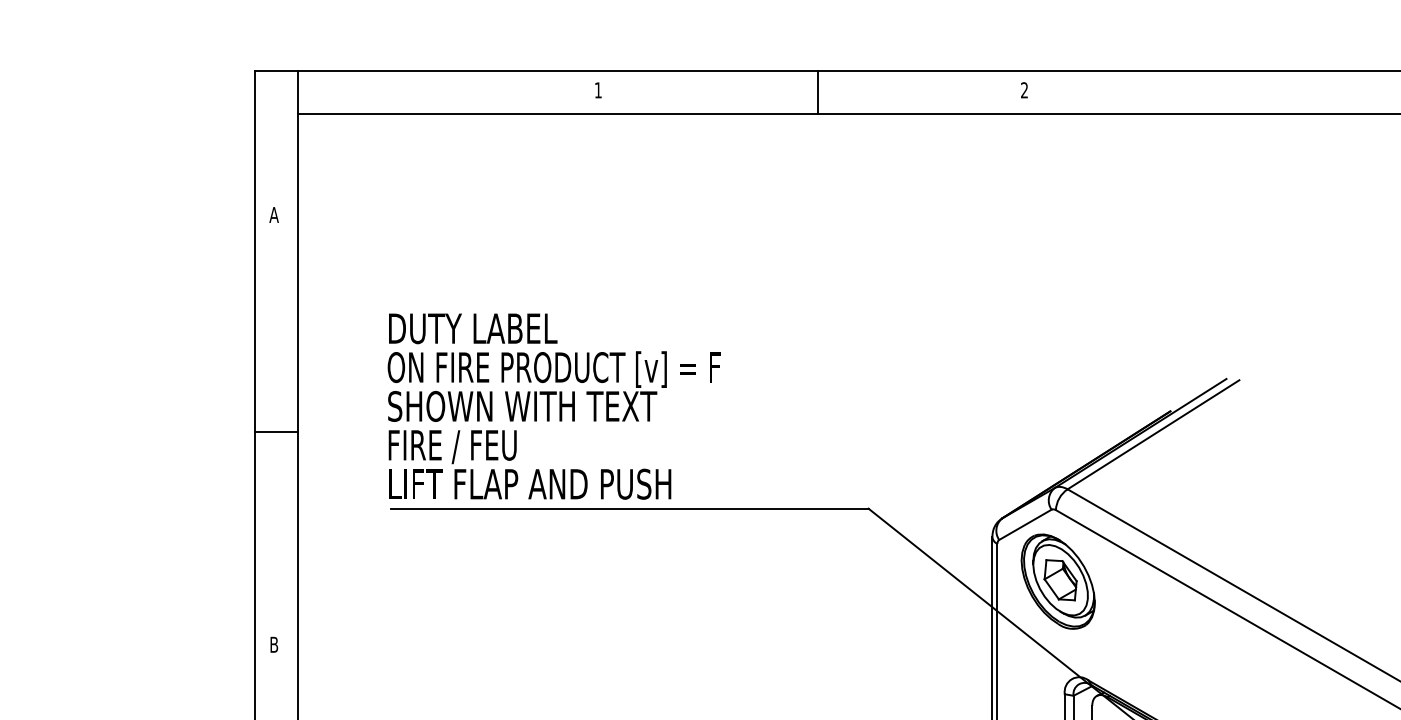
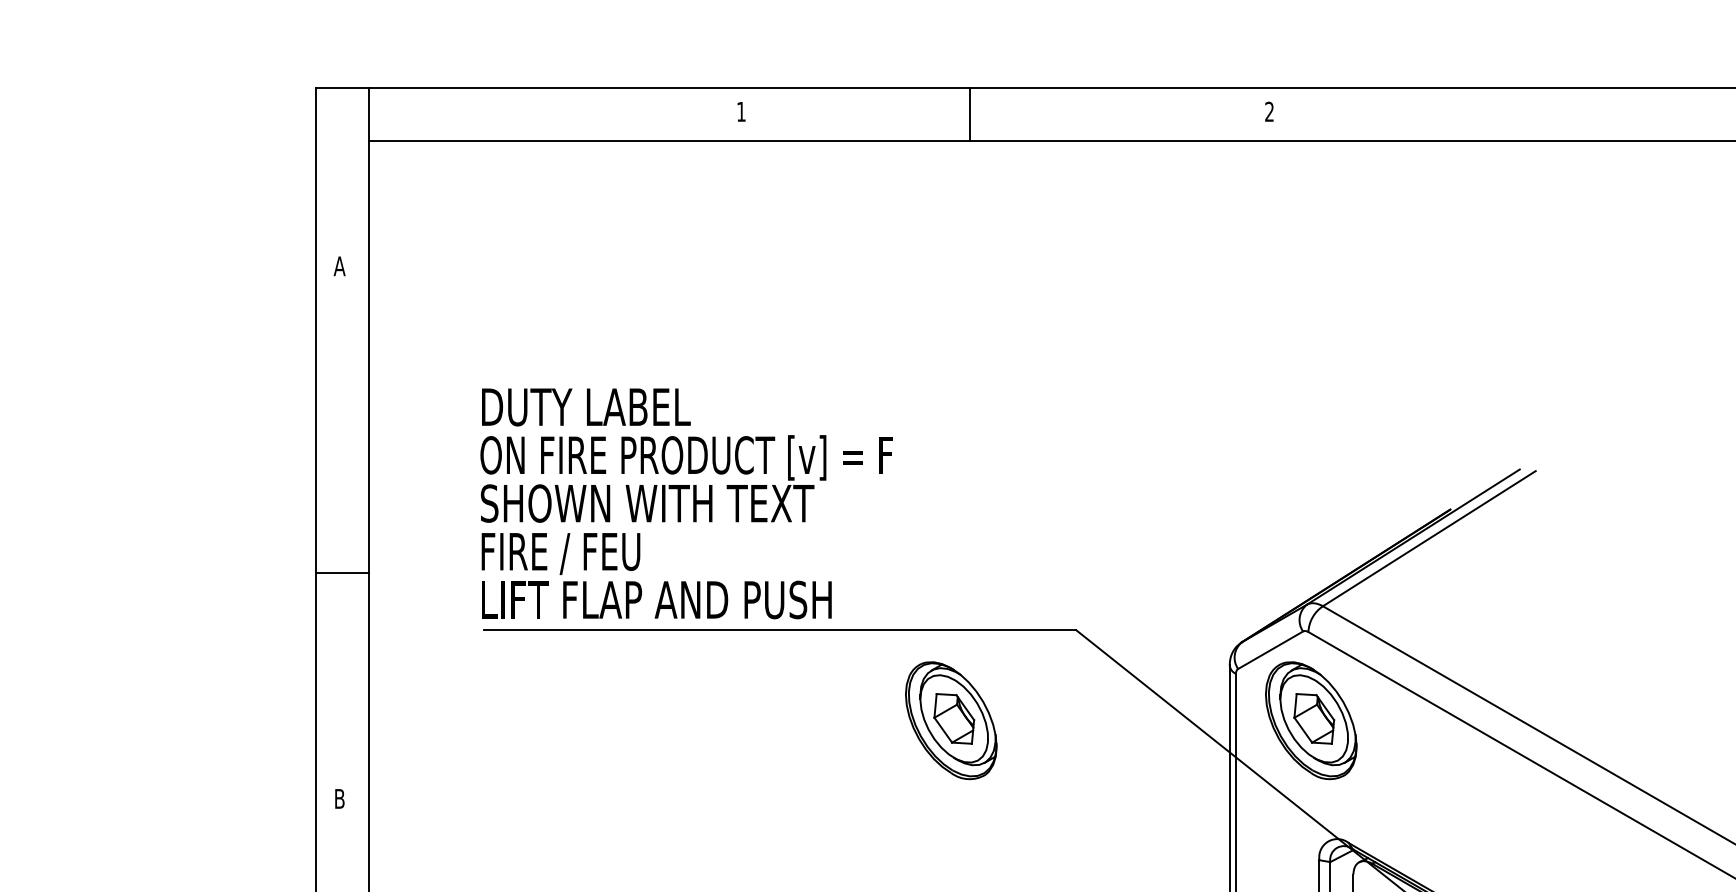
line: (817, 92) -> (970, 114), moved
line: (275, 432) -> (341, 573), moved
part: (767, 581) -> (951, 720), added

